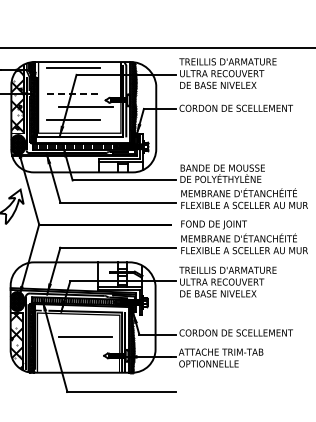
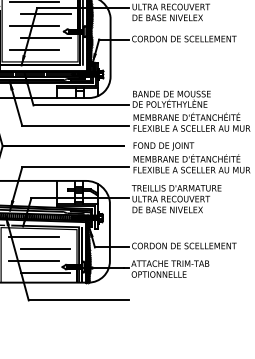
line: (85, 81) -> (45, 14), added
line: (73, 94) -> (34, 26), dashed -> solid
line: (72, 323) -> (33, 237), added
line: (72, 349) -> (33, 261), added
line: (85, 362) -> (45, 273), added

